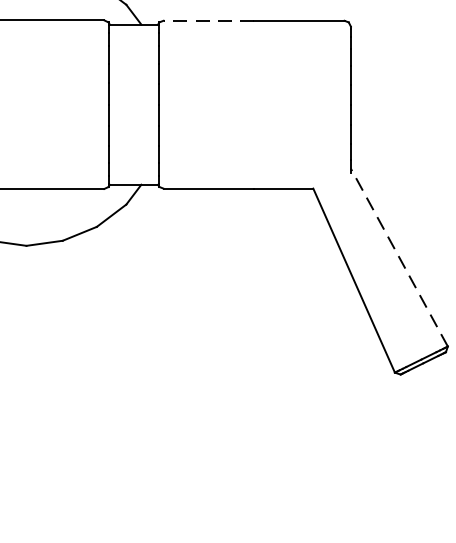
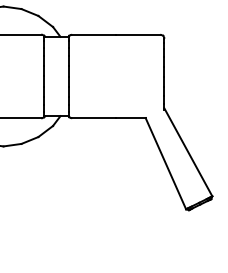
line: (208, 19) -> (93, 34), dashed -> solid
line: (399, 256) -> (188, 151), dashed -> solid

